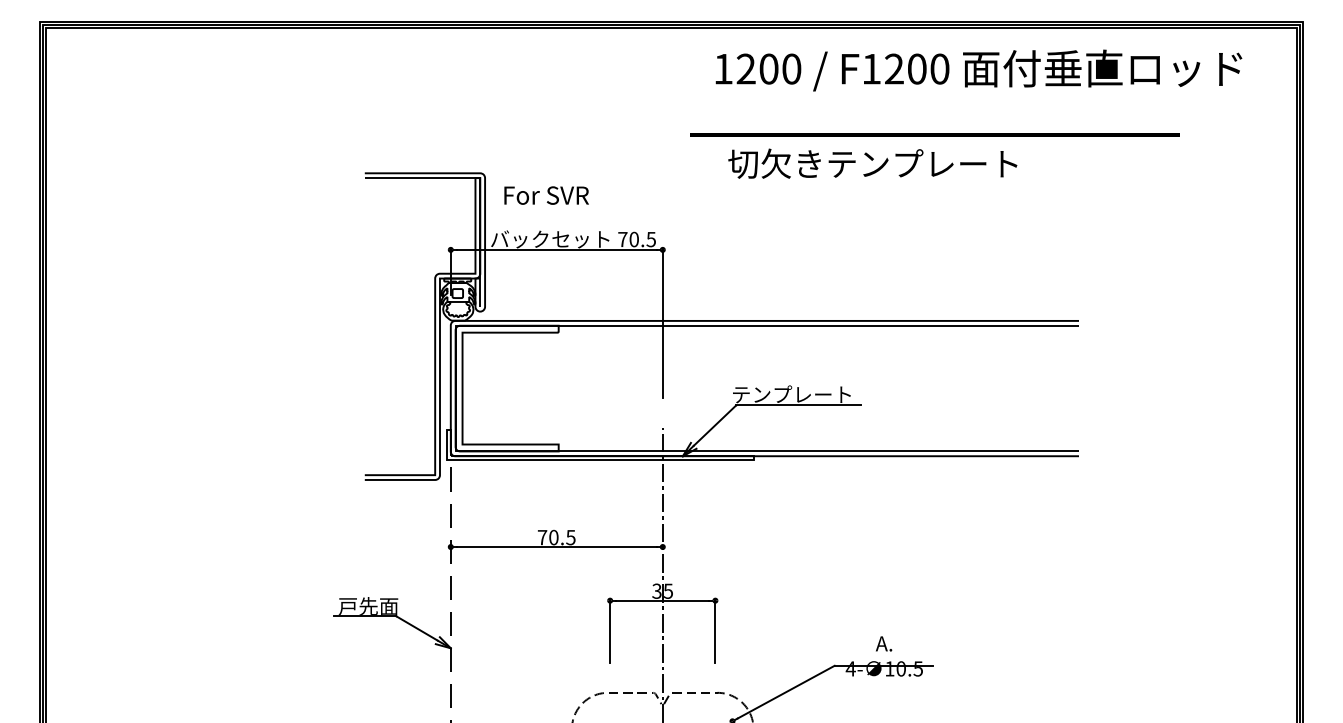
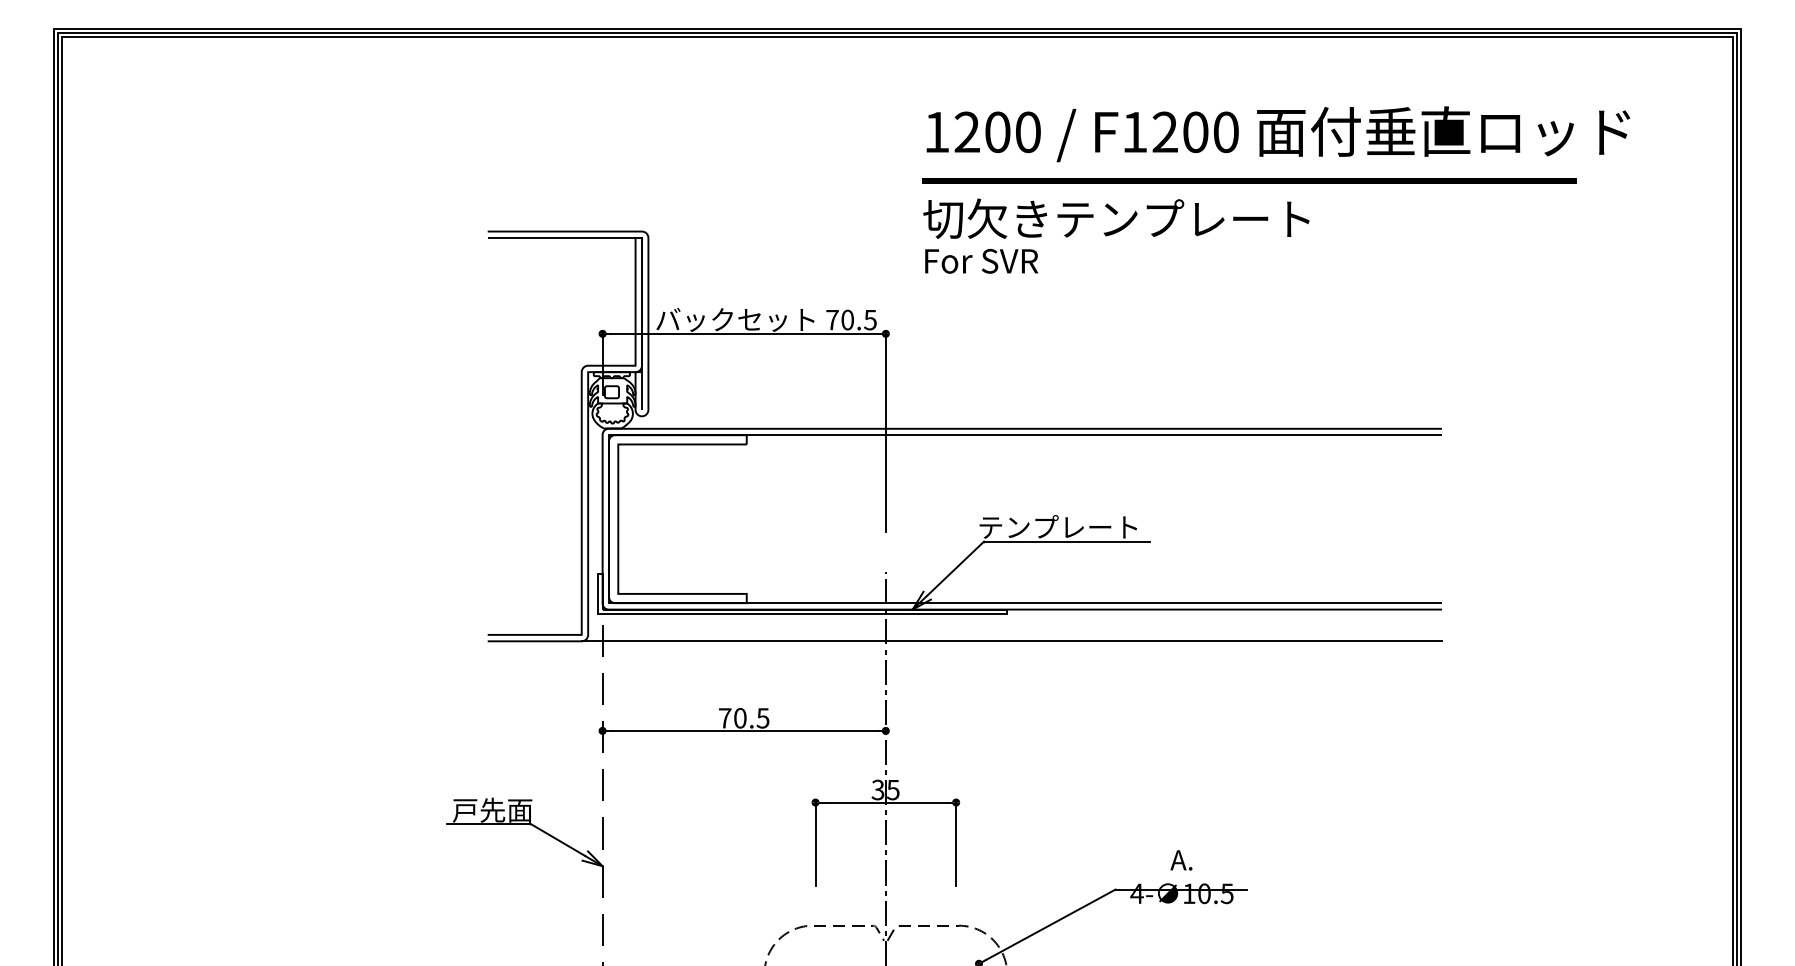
text: (979, 70) -> (1278, 134), moved
text: (872, 163) -> (1116, 218), moved
text: (546, 195) -> (981, 261), moved
line: (756, 480) -> (1011, 641), added

